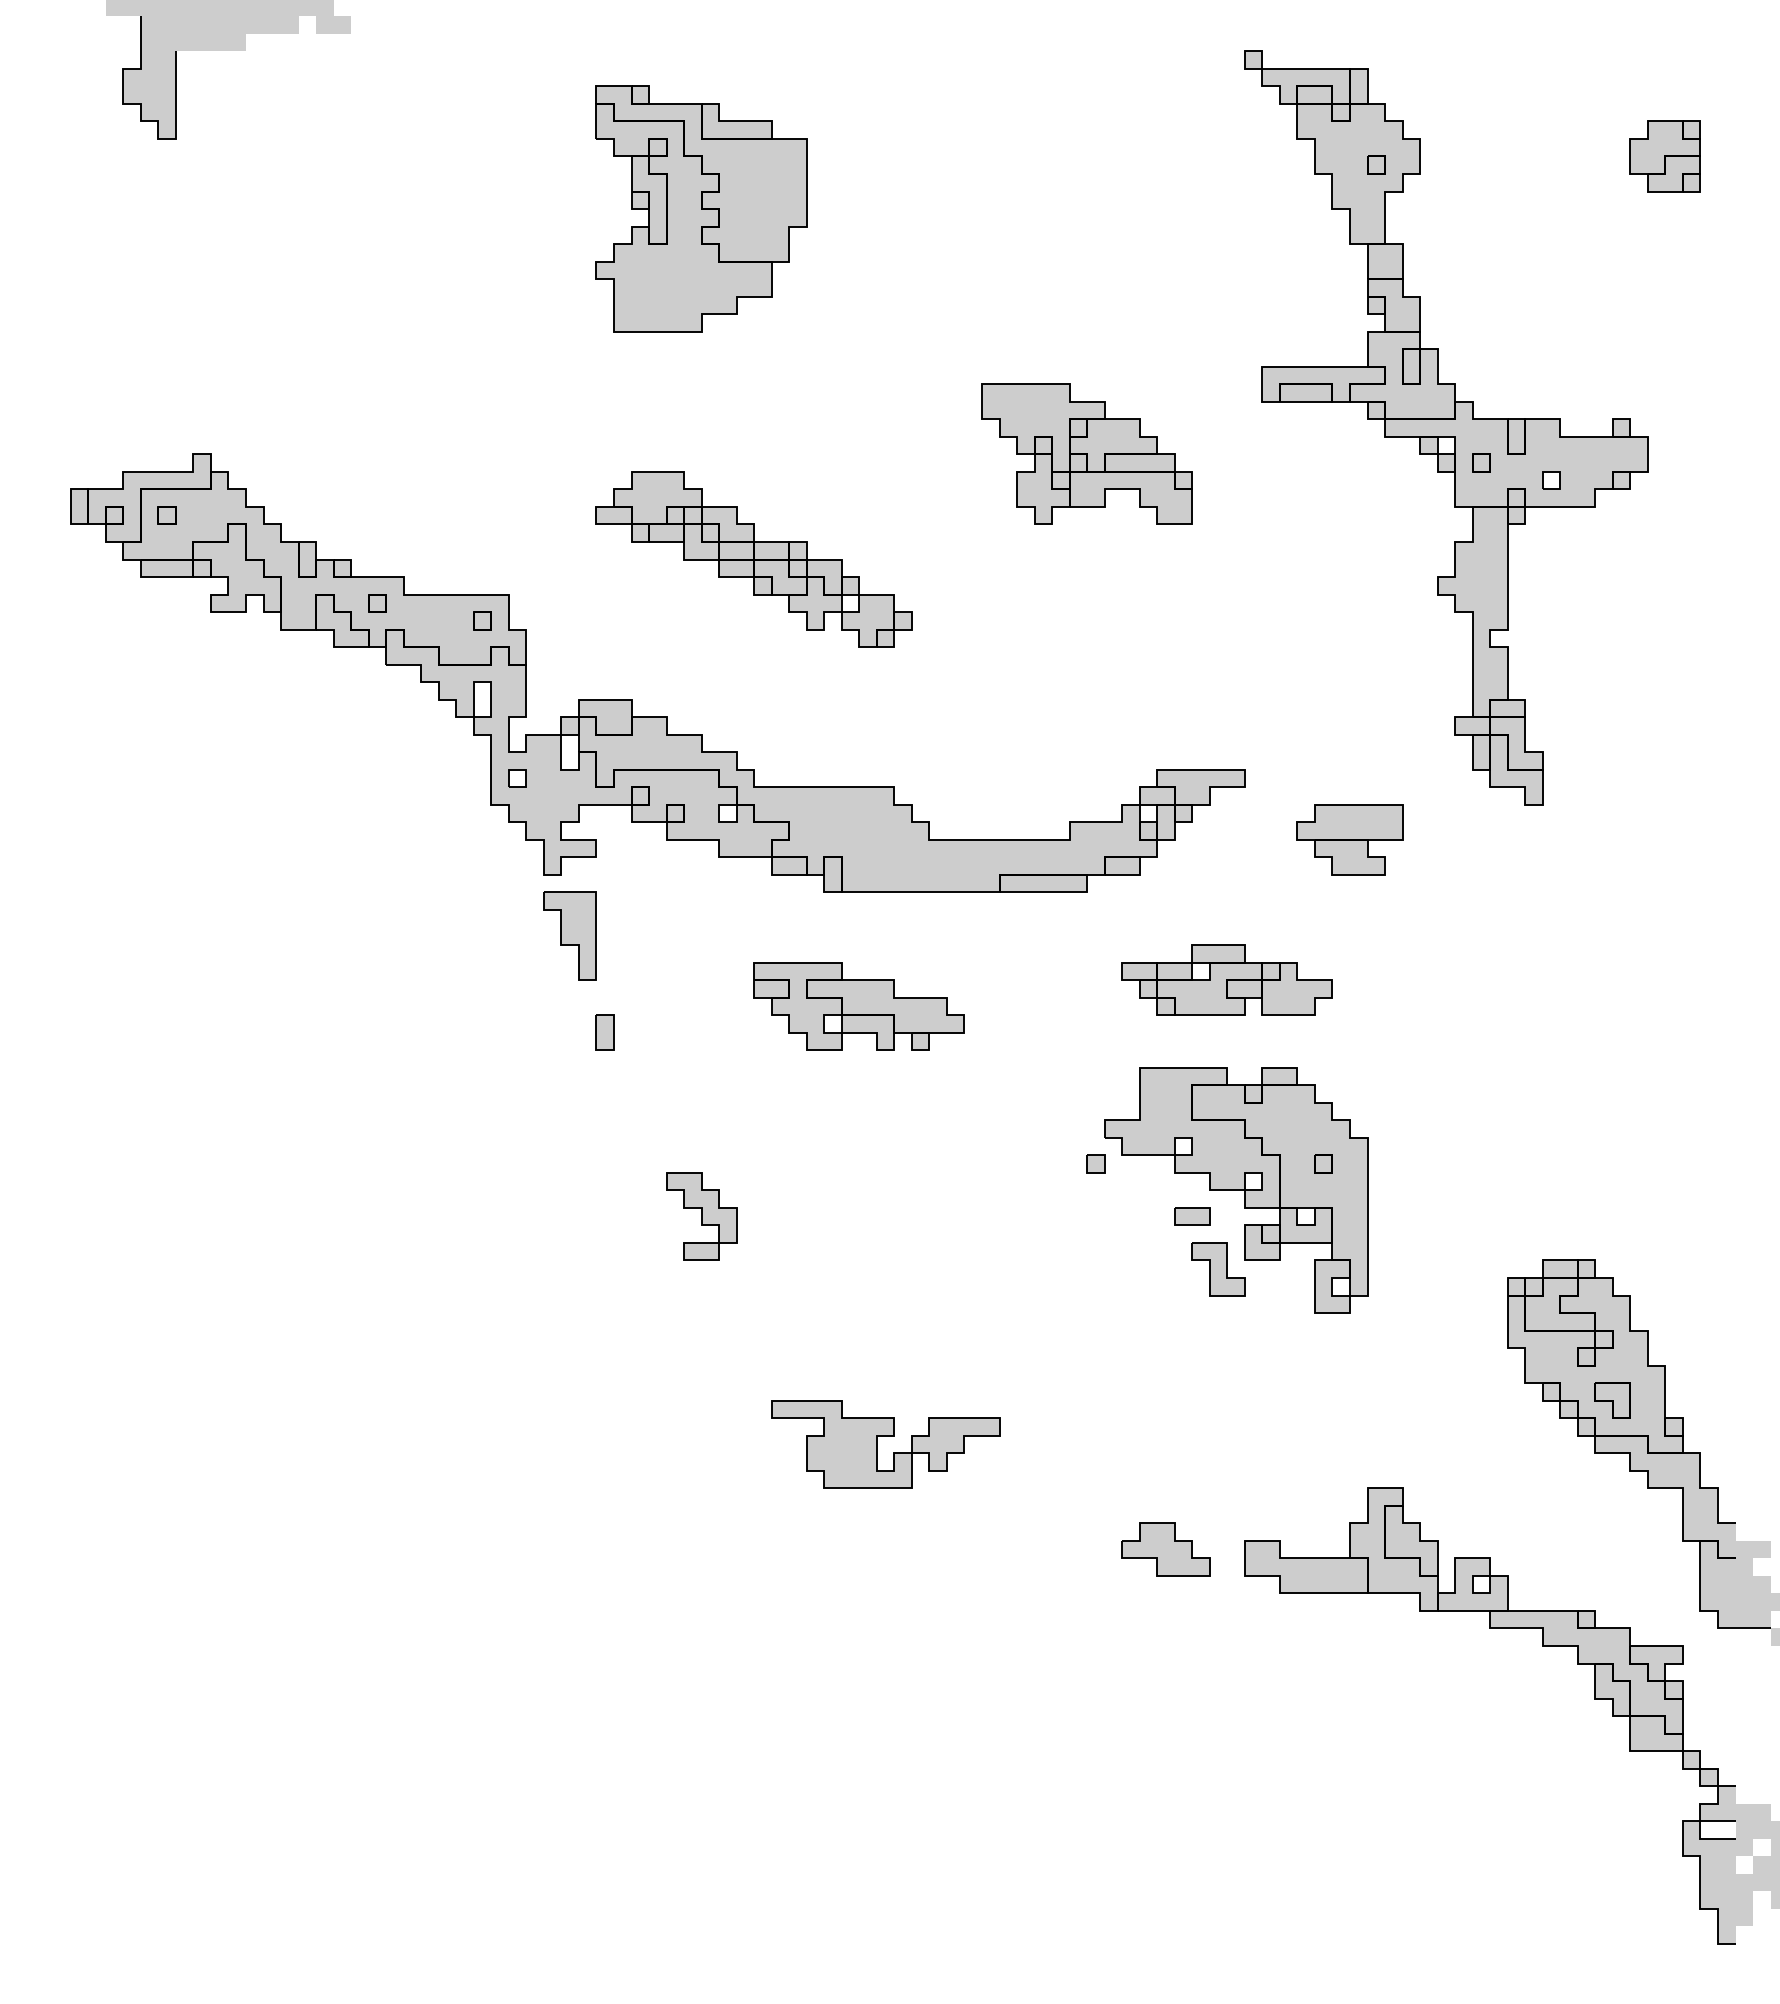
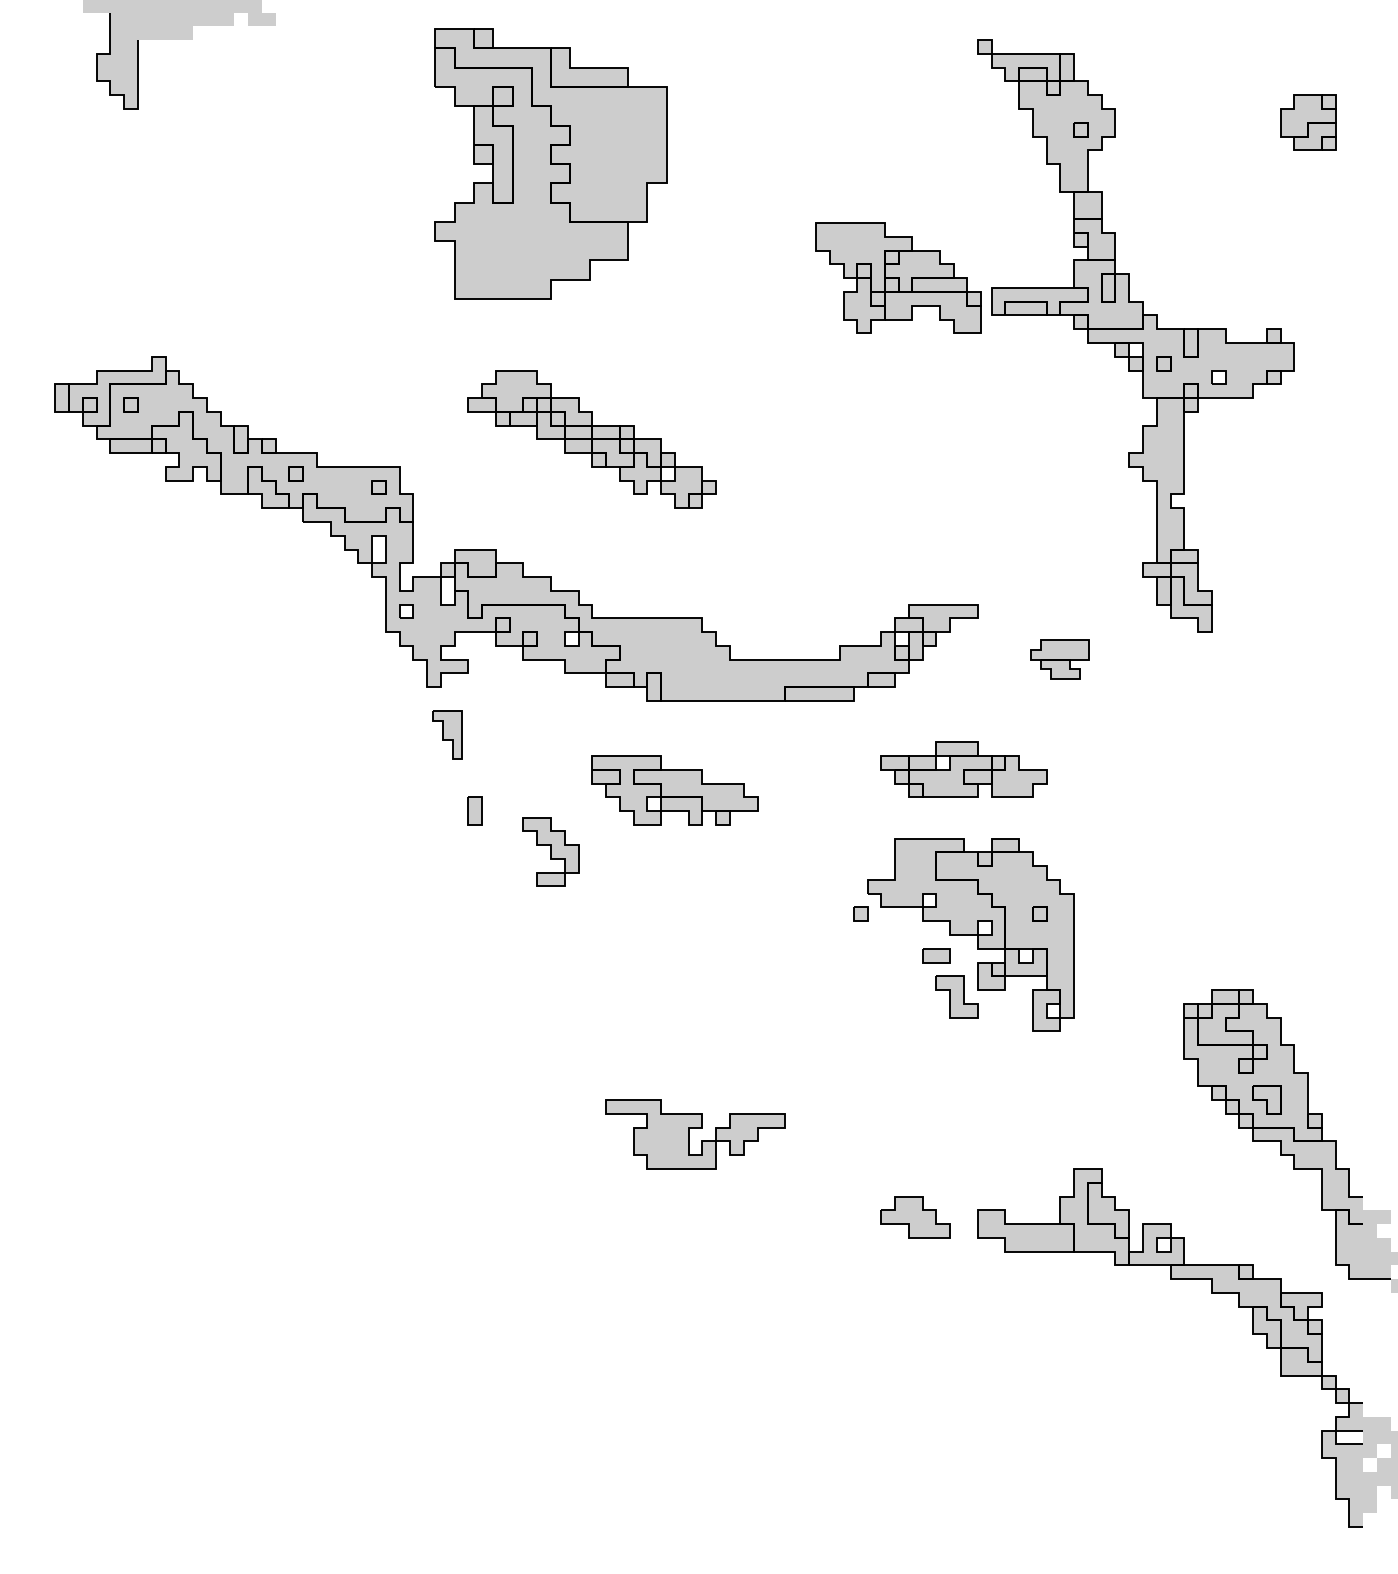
part: (701, 208) -> (550, 163), size x1.4
part: (1086, 453) -> (898, 277), moved
part: (1349, 839) -> (1059, 659), size x0.7
part: (569, 935) -> (447, 734), size x0.7
part: (701, 1216) -> (550, 851), moved

